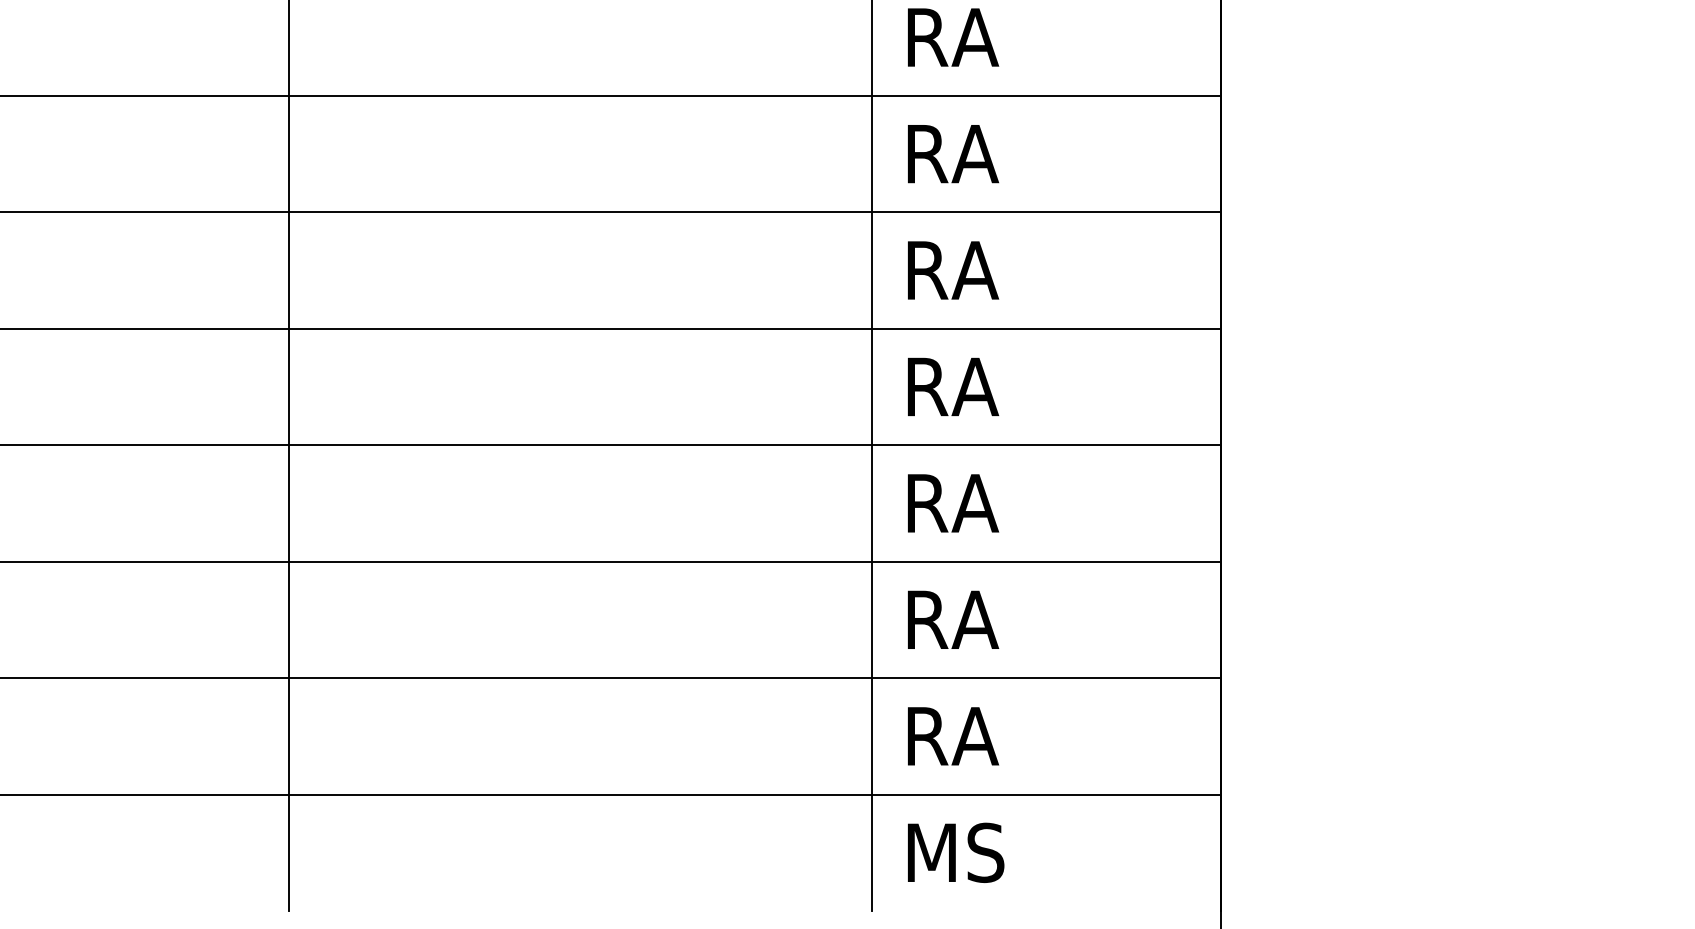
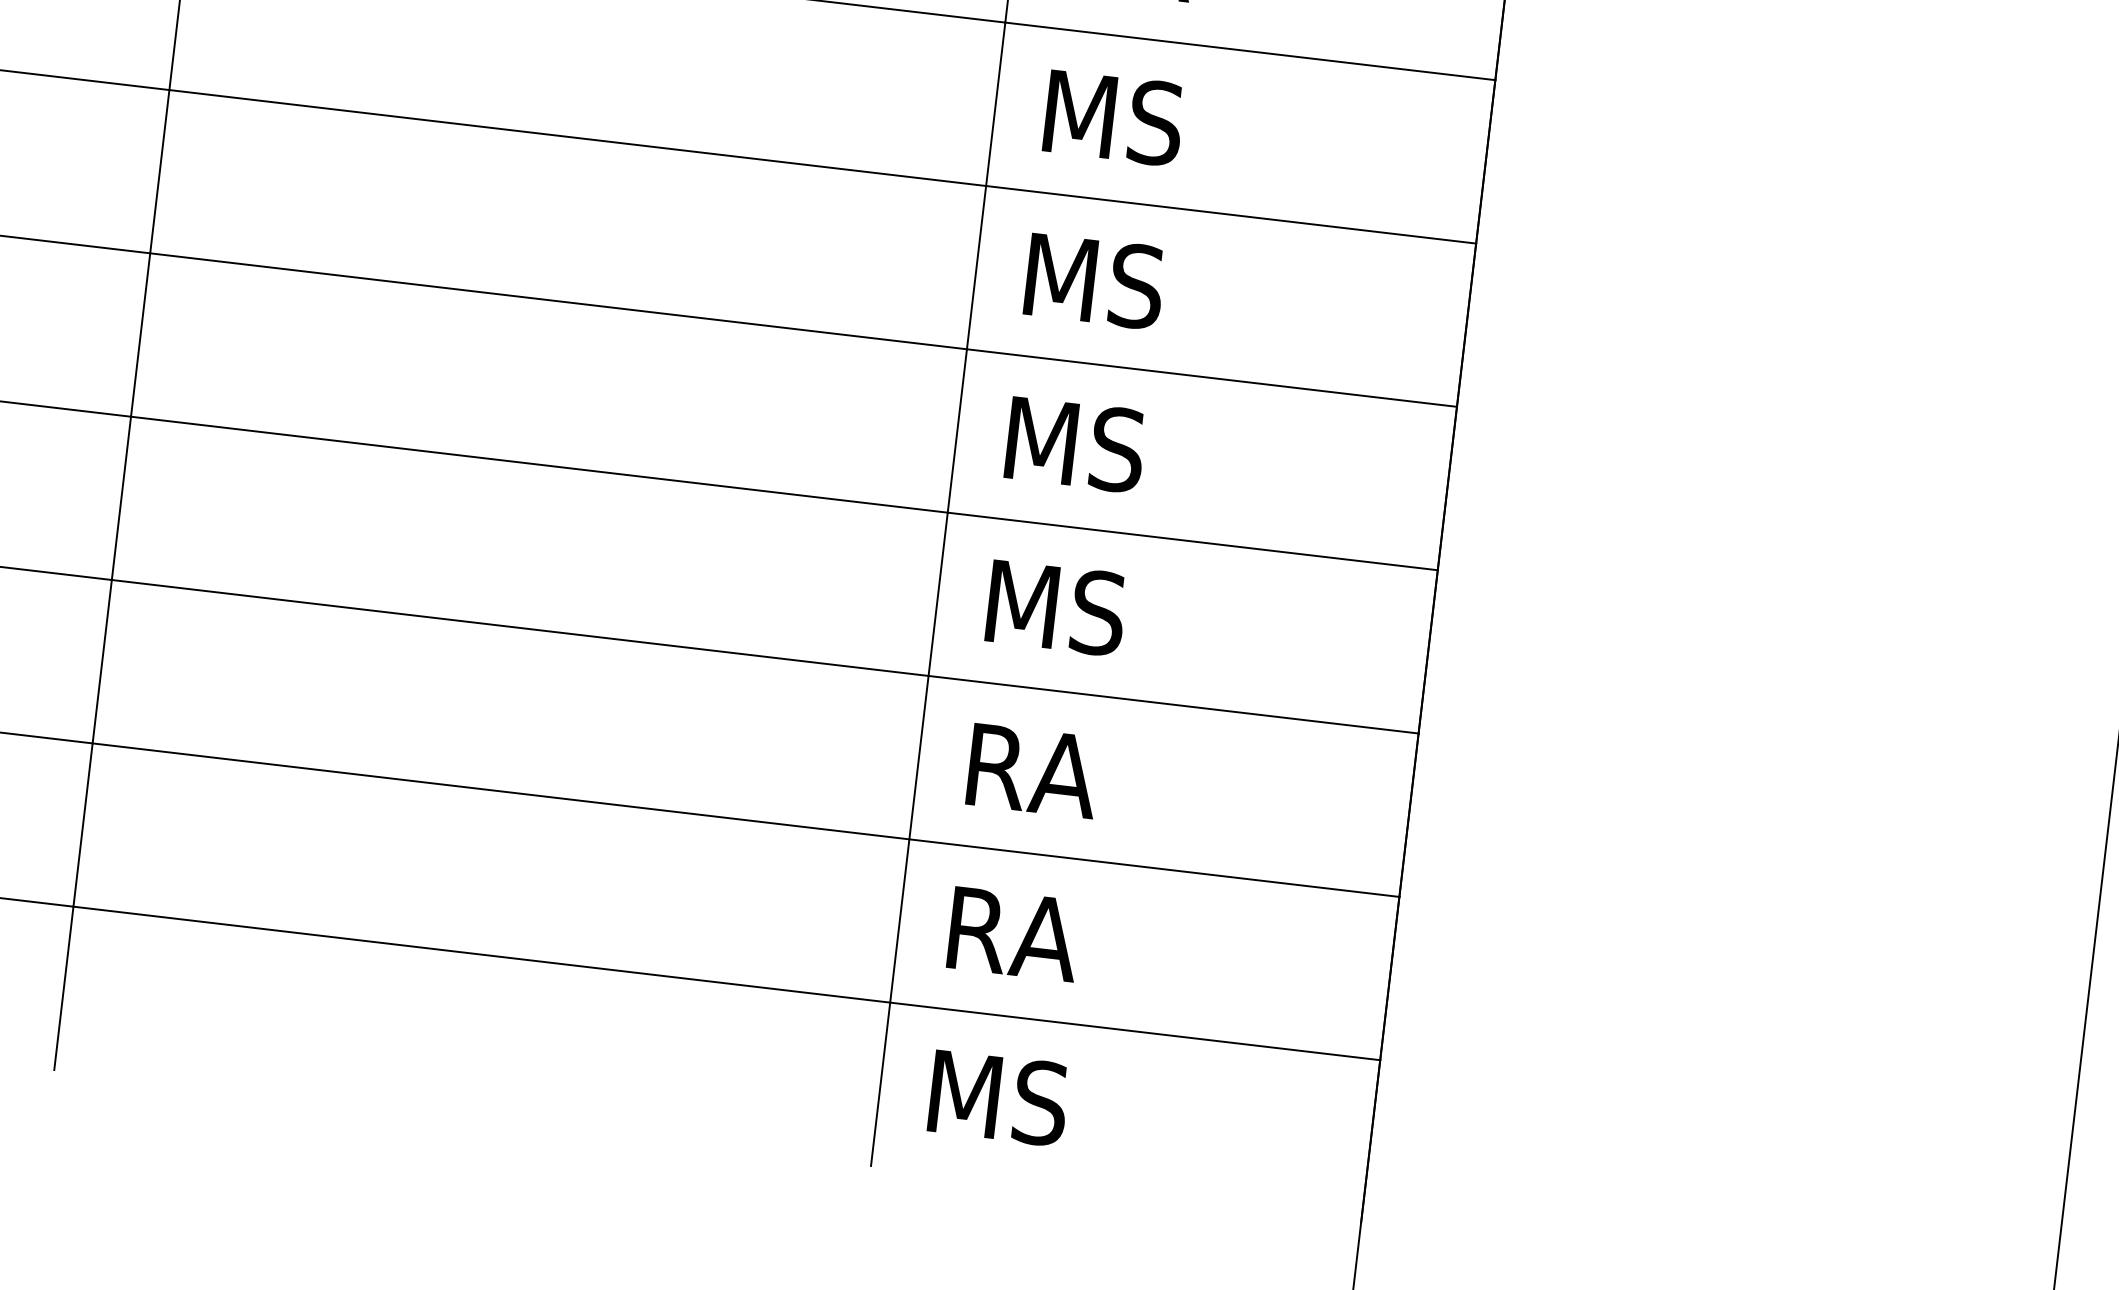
text: (959, 153) -> (1118, 117), RA -> MS
text: (959, 270) -> (1099, 282), RA -> MS
text: (959, 386) -> (1080, 444), RA -> MS
text: (959, 503) -> (1061, 608), RA -> MS

